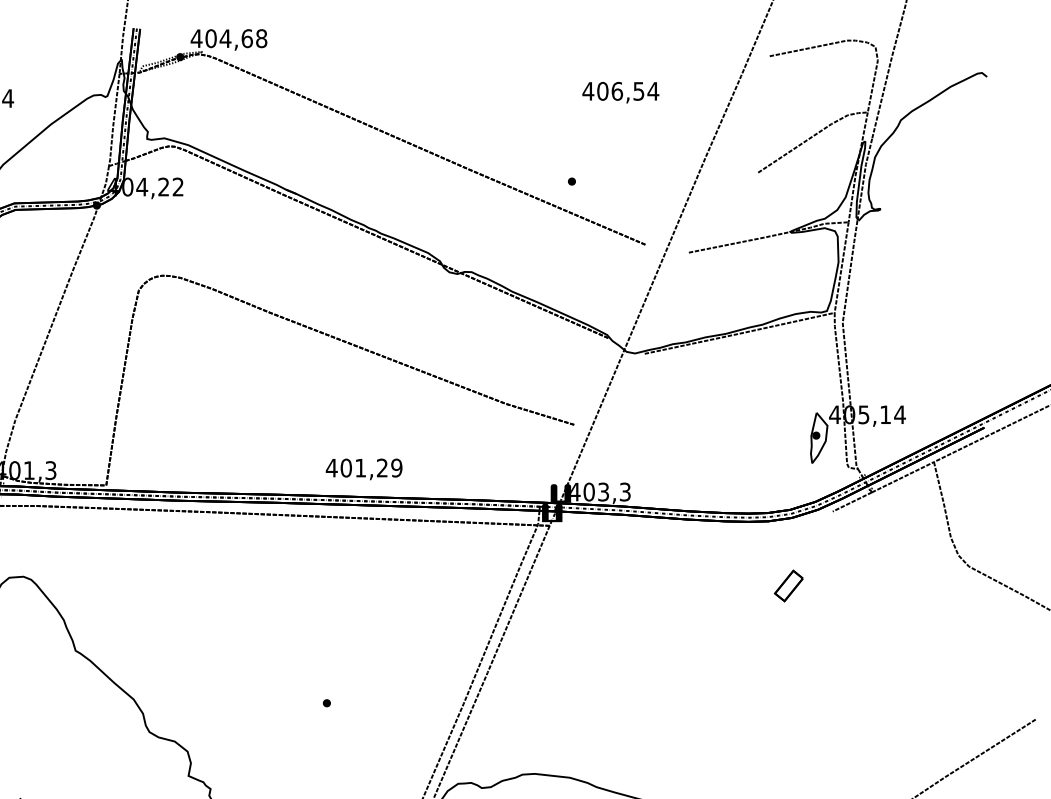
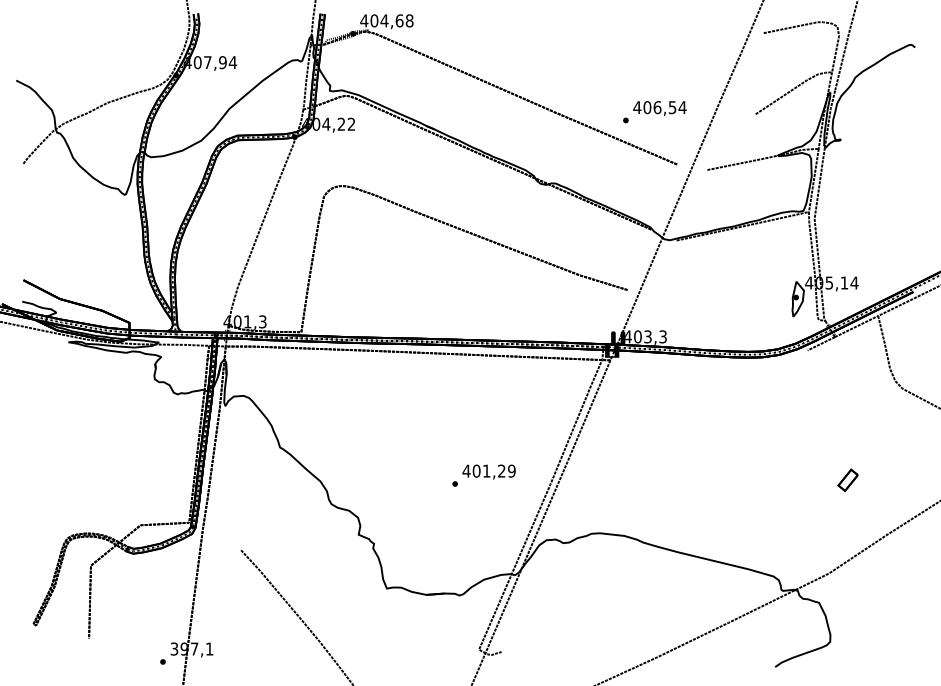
text: (620, 92) -> (659, 108), moved
text: (363, 468) -> (488, 471), moved
part: (788, 586) -> (847, 480), moved

